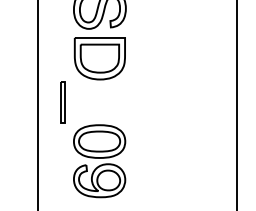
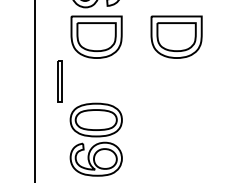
part: (179, 58) -> (176, 37), added

